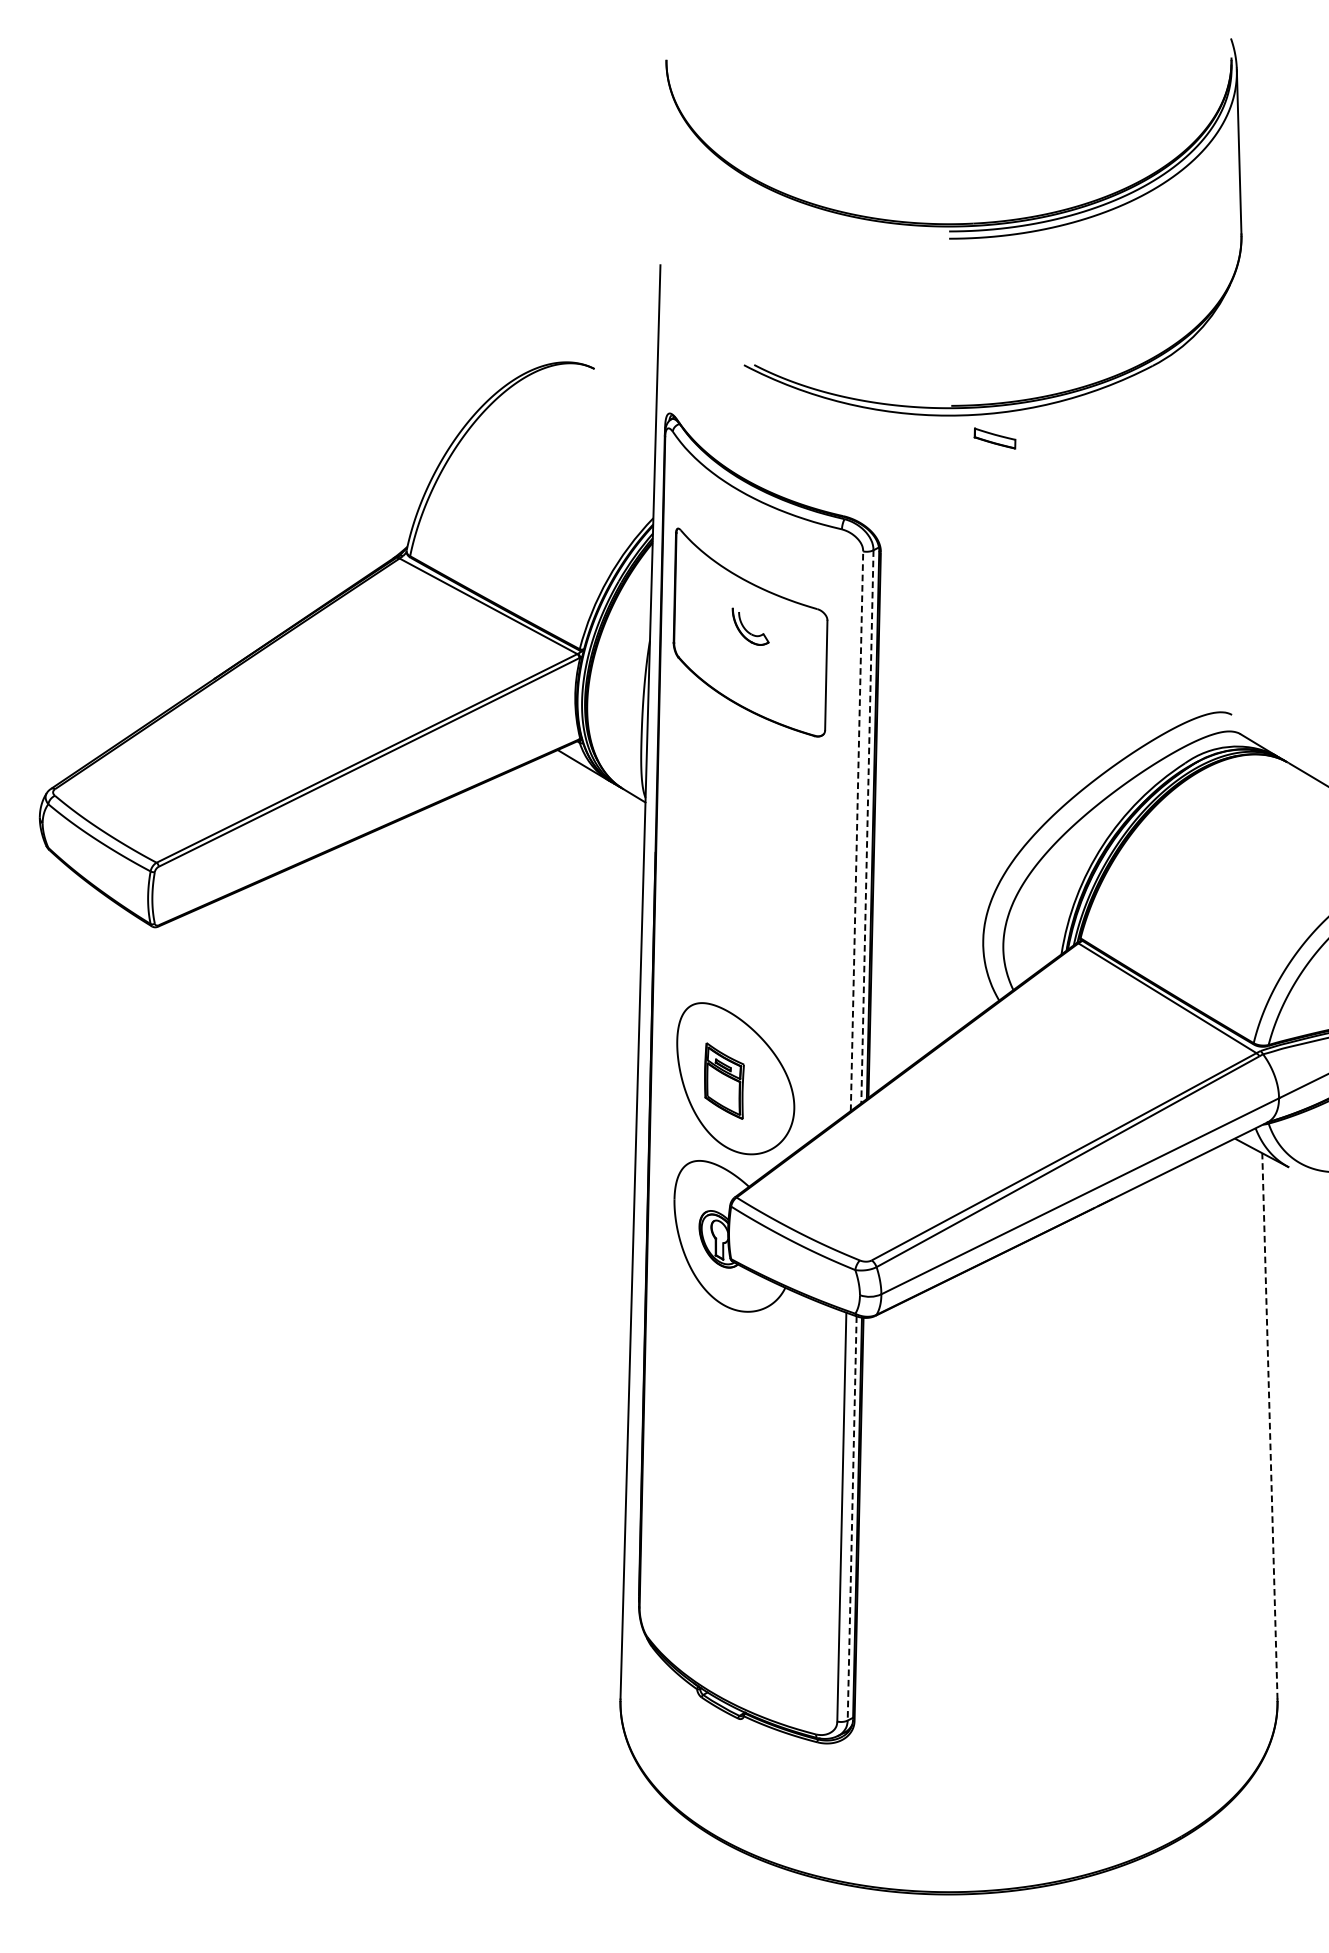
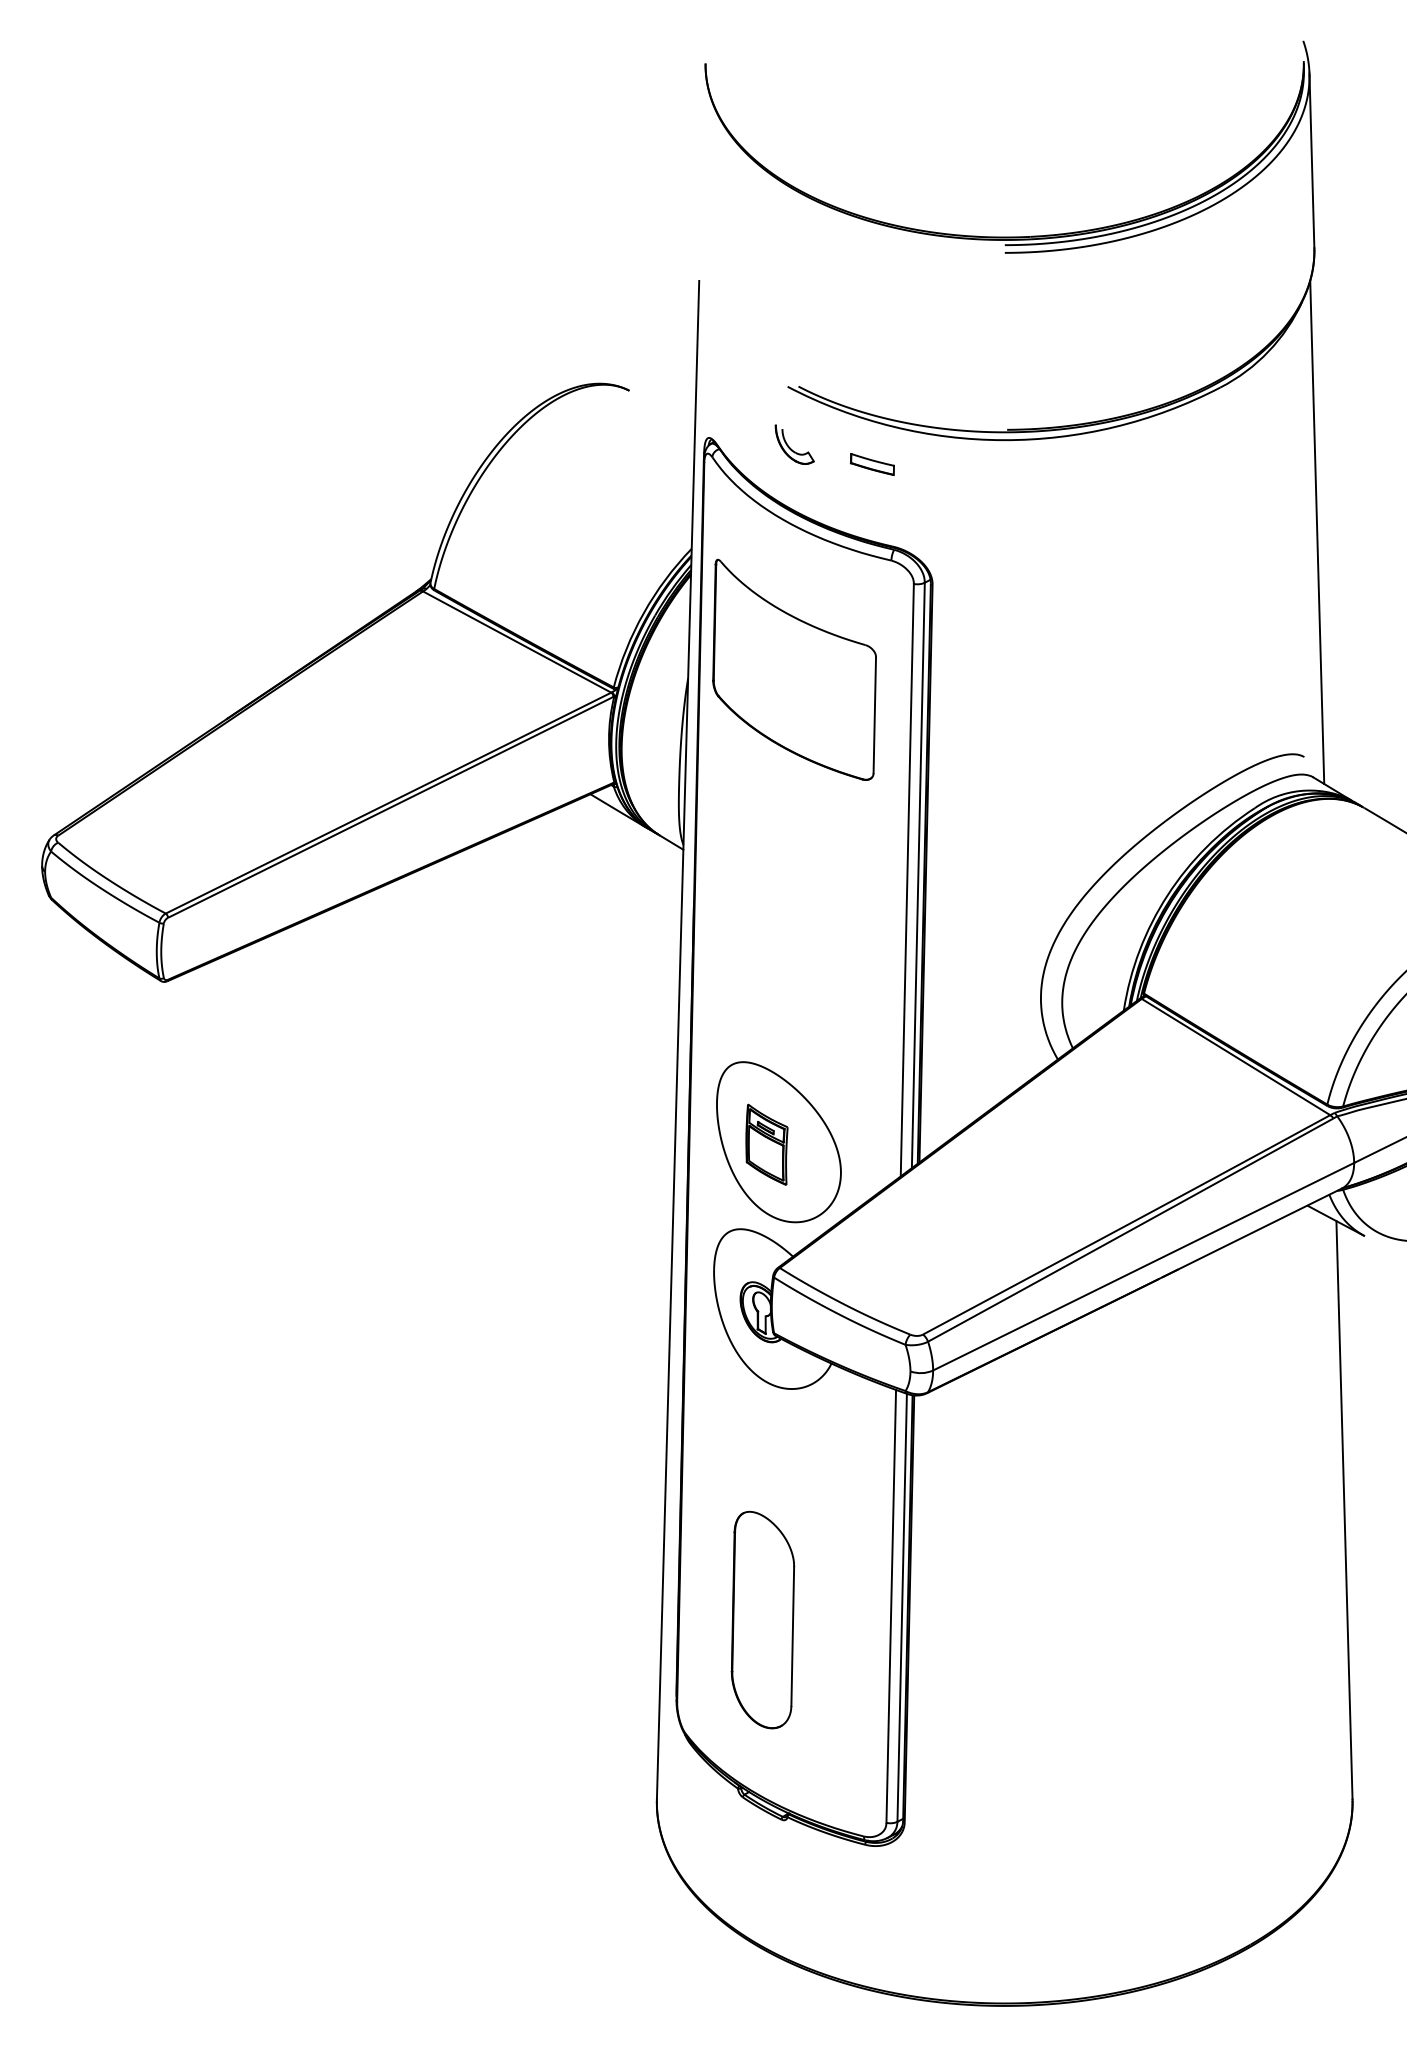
part: (994, 438) -> (871, 464), moved
line: (1244, 502) -> (1317, 532), added
part: (750, 626) -> (794, 444), moved
line: (867, 826) -> (918, 875), dashed -> solid
line: (857, 830) -> (907, 879), dashed -> solid
line: (1269, 1425) -> (1344, 1509), dashed -> solid
line: (852, 1519) -> (902, 1608), dashed -> solid
part: (720, 1529) -> (762, 1619), added

